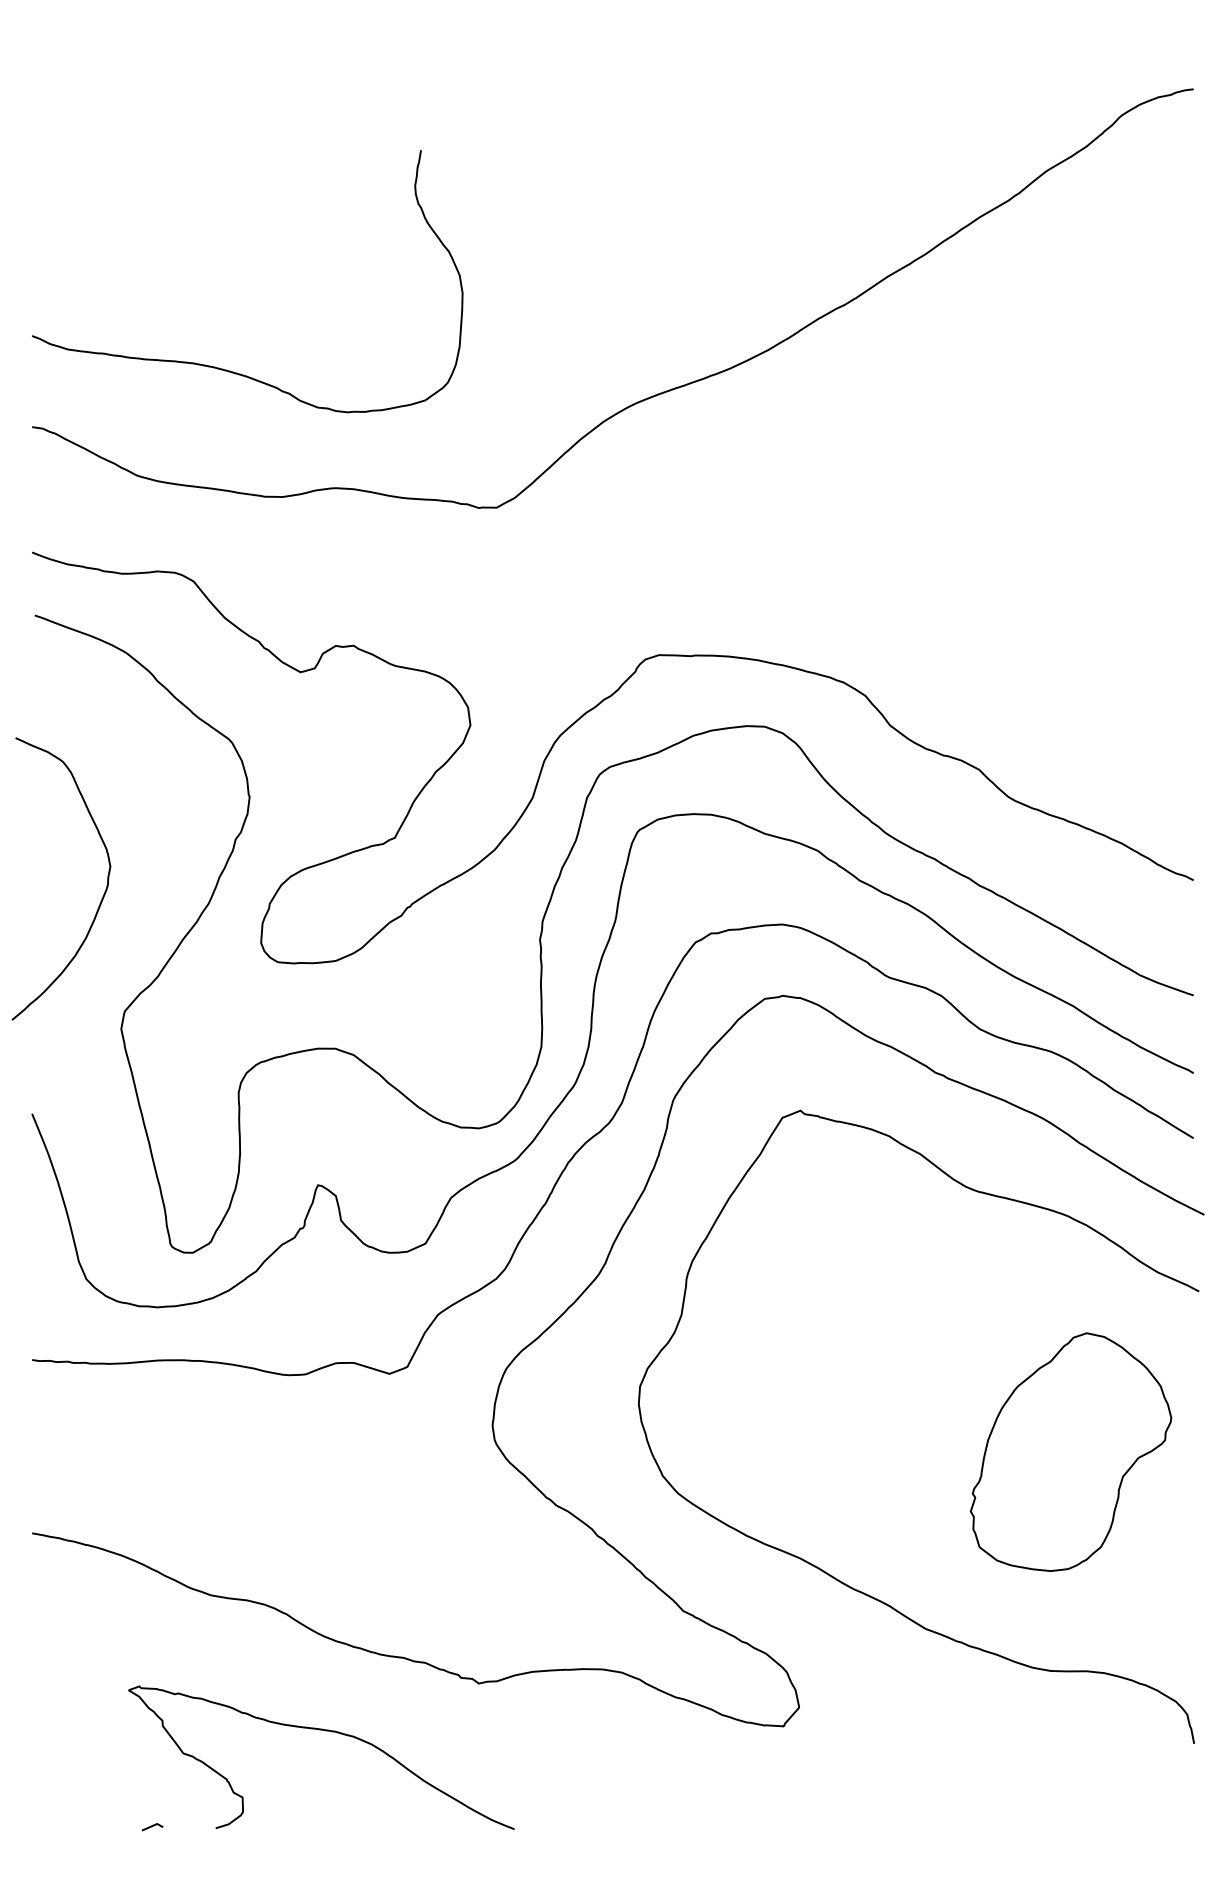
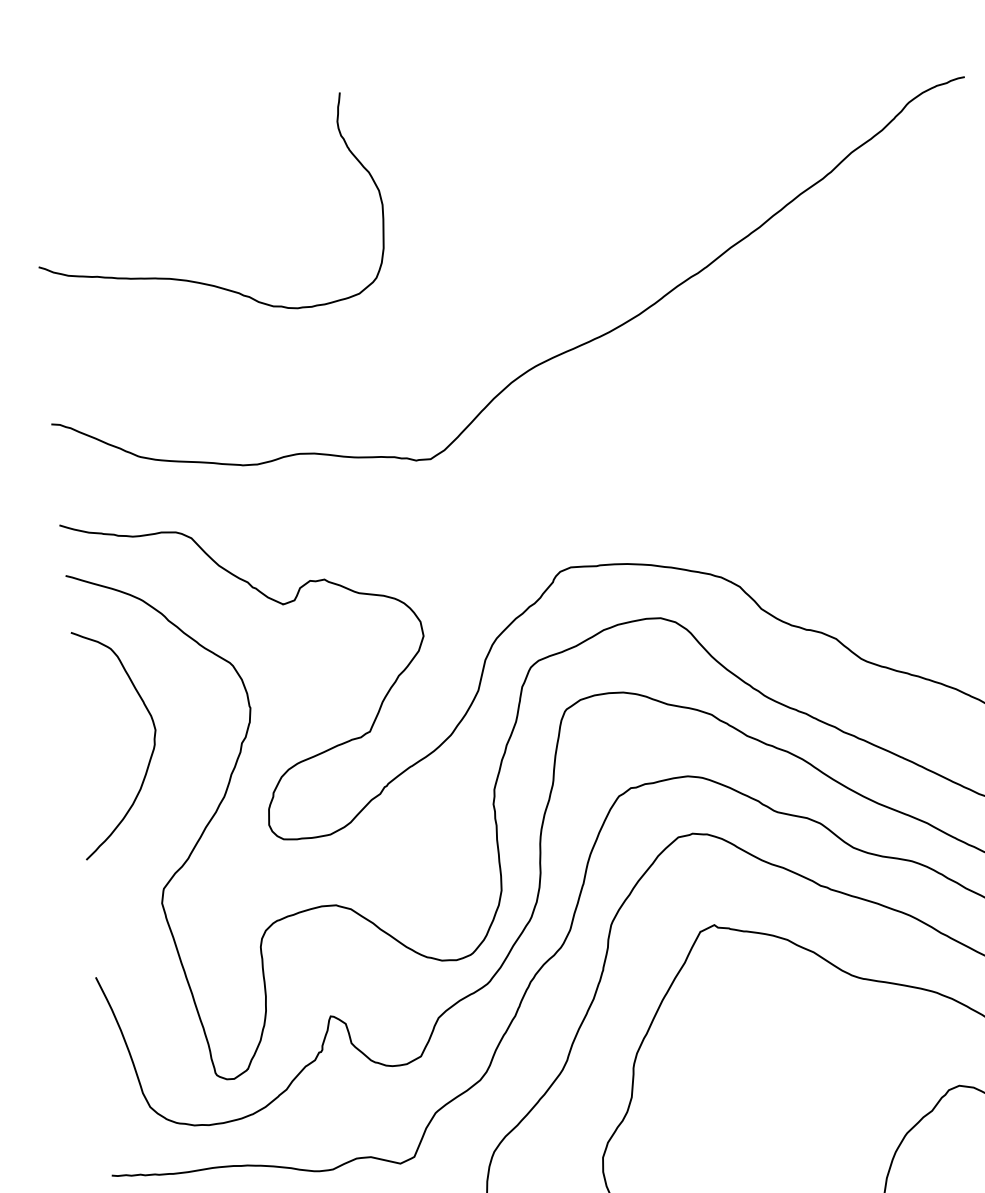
curve: (219, 367) -> (191, 280), moved
curve: (101, 898) -> (150, 756), moved

